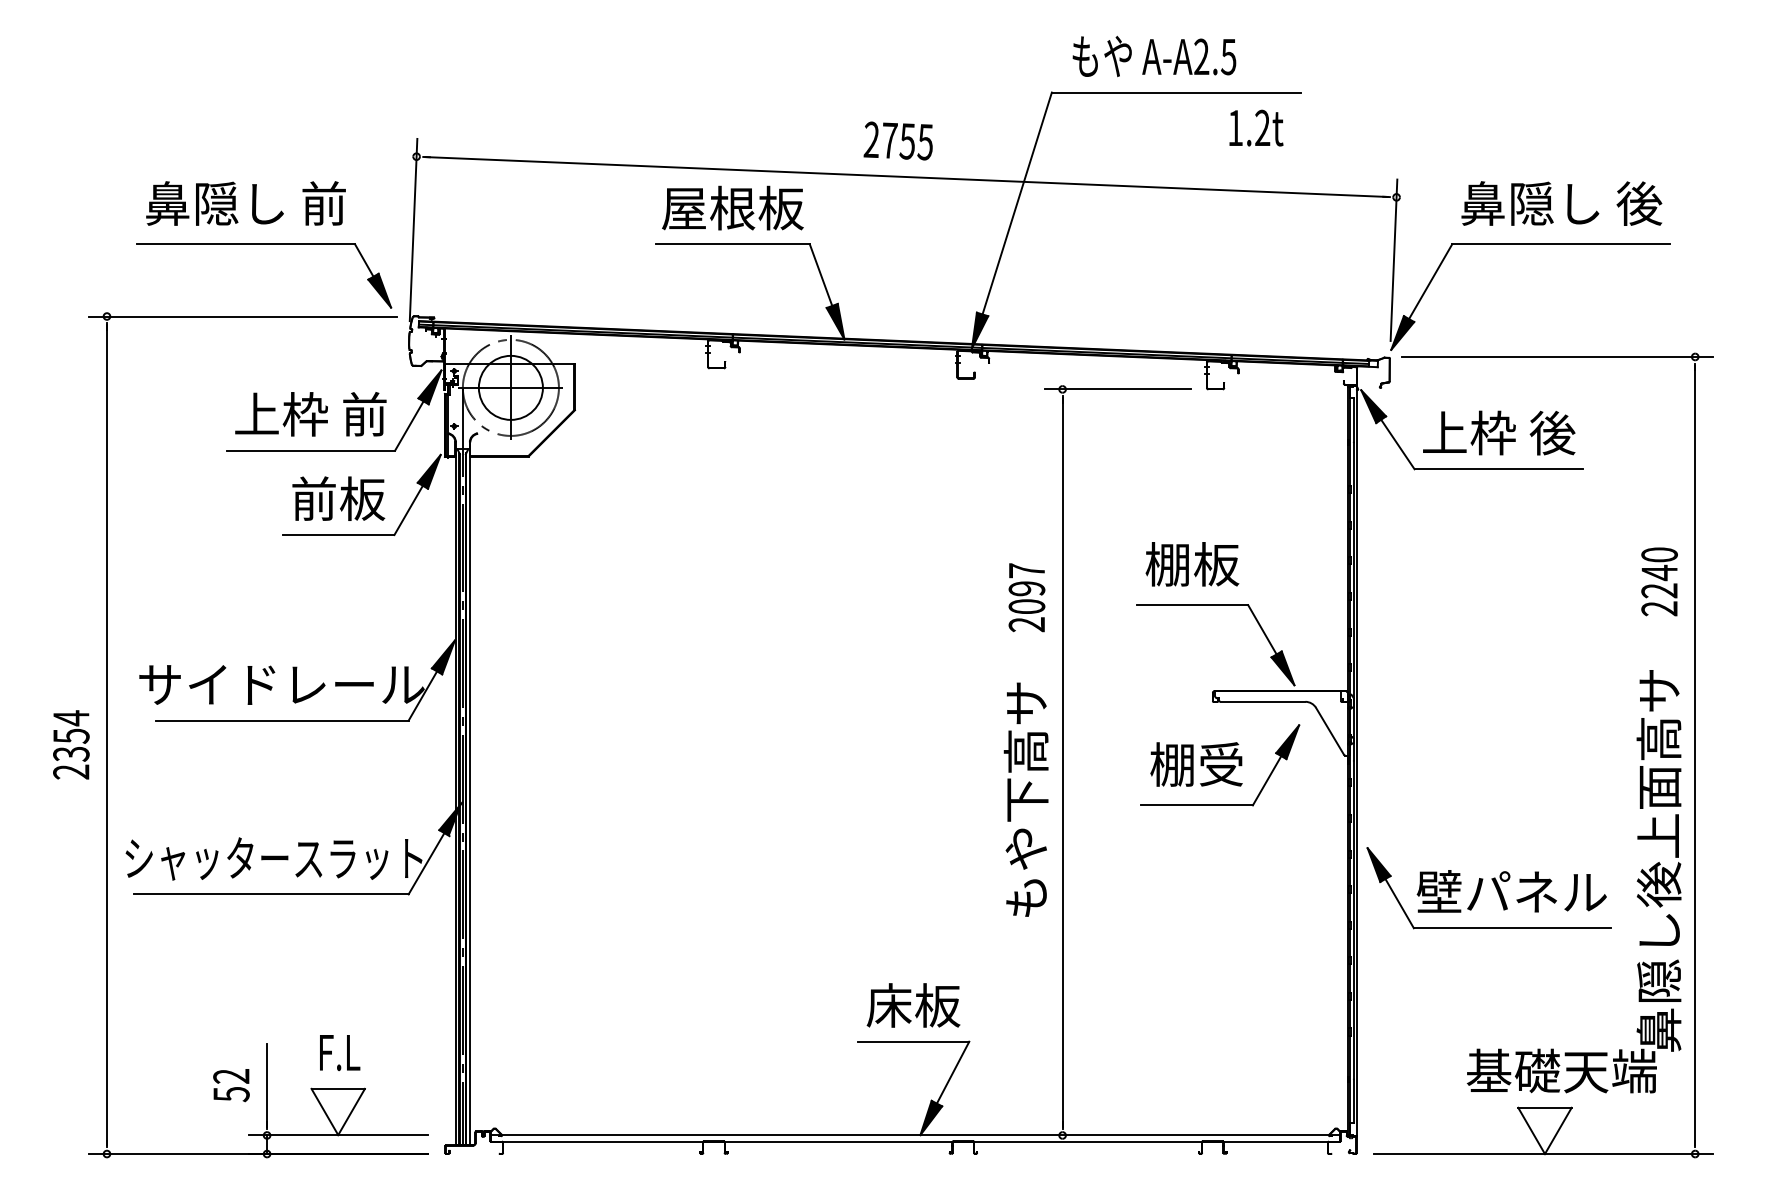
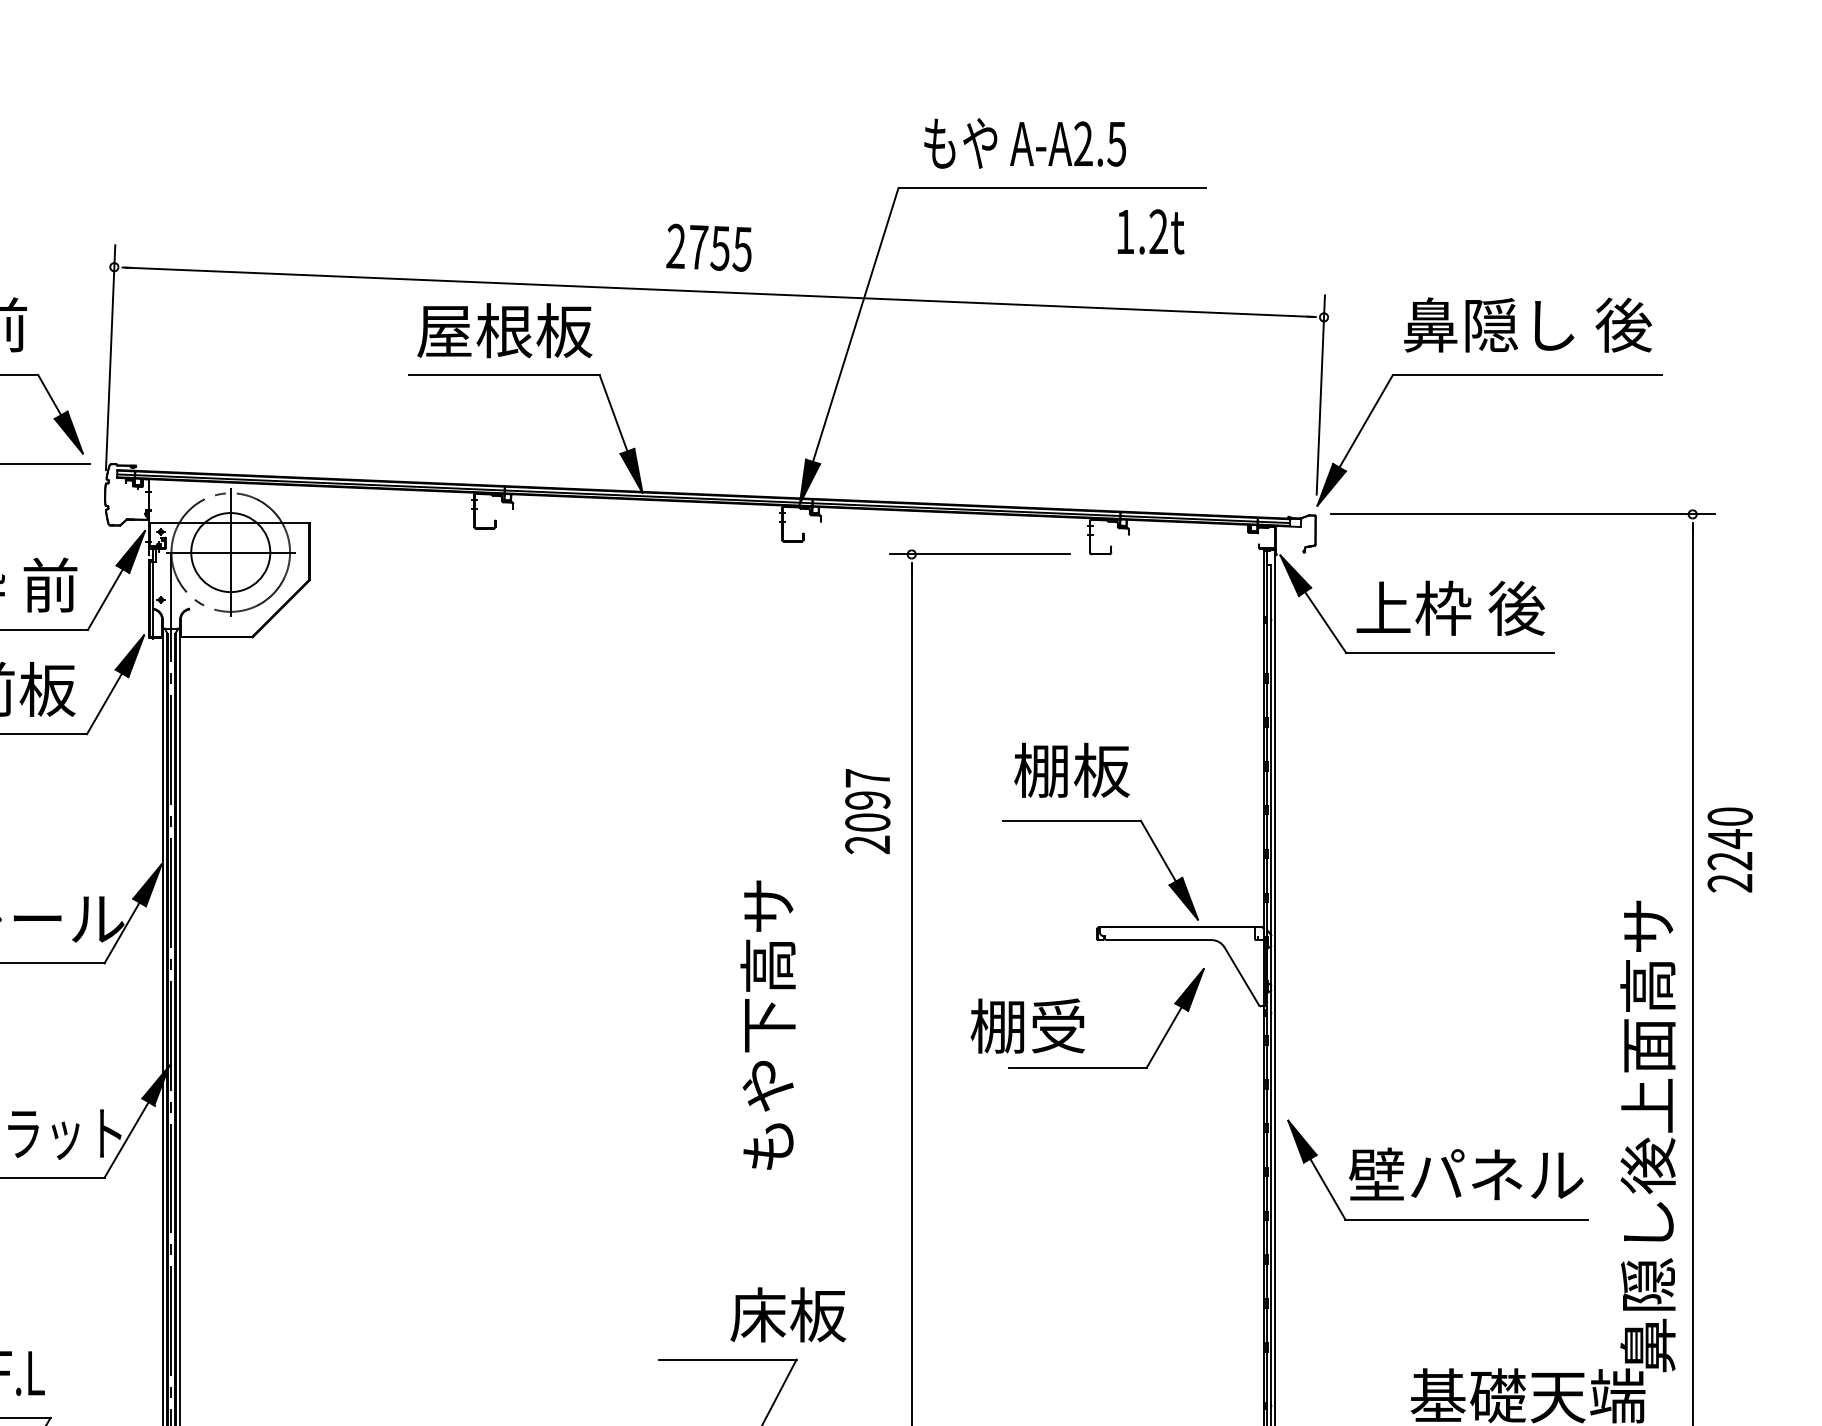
text: (1659, 581) -> (1730, 849), moved
text: (1196, 764) -> (1027, 1026), moved
text: (1025, 799) -> (767, 1024), moved
text: (913, 1005) -> (788, 1314), moved

